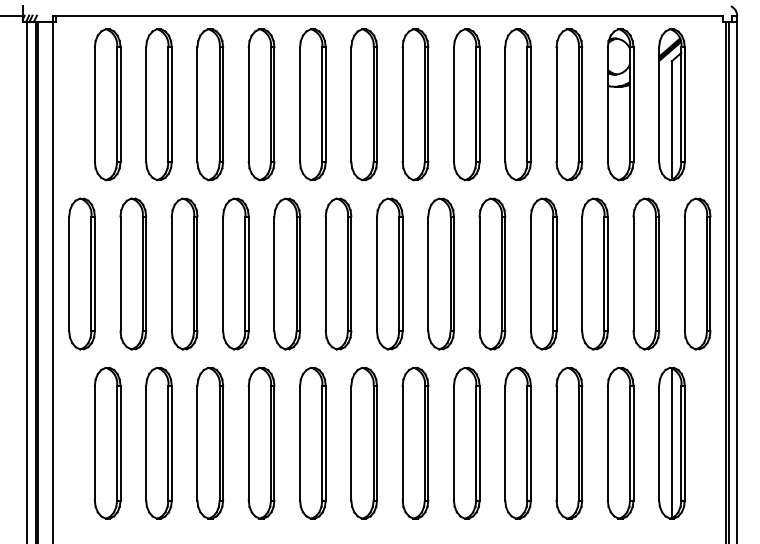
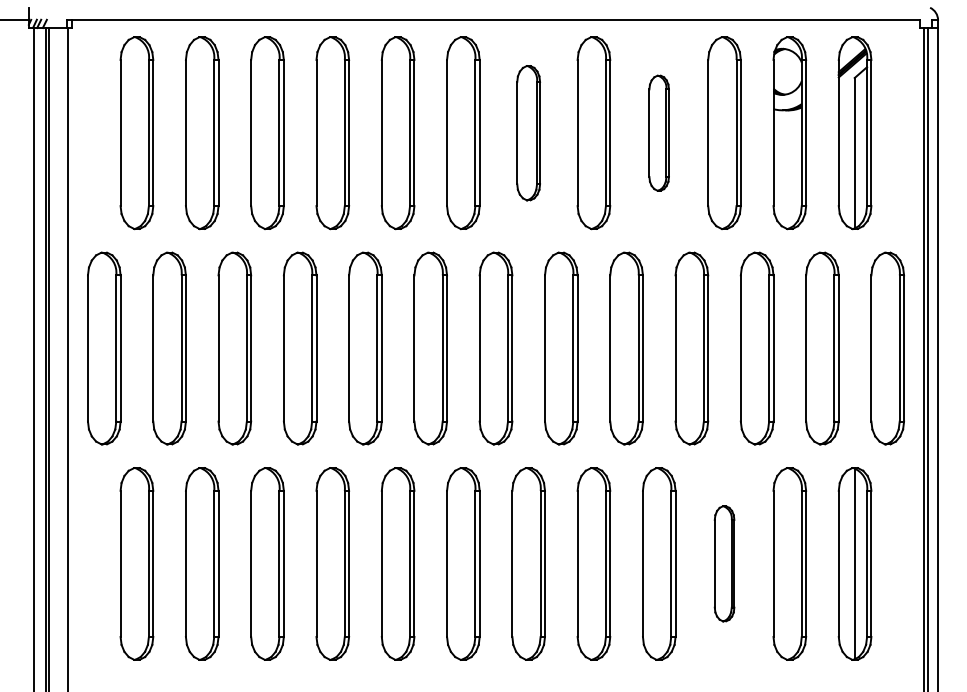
part: (415, 104) -> (528, 132), size x0.7
part: (517, 104) -> (658, 132), size x0.6
part: (569, 442) -> (724, 562), size x0.6

